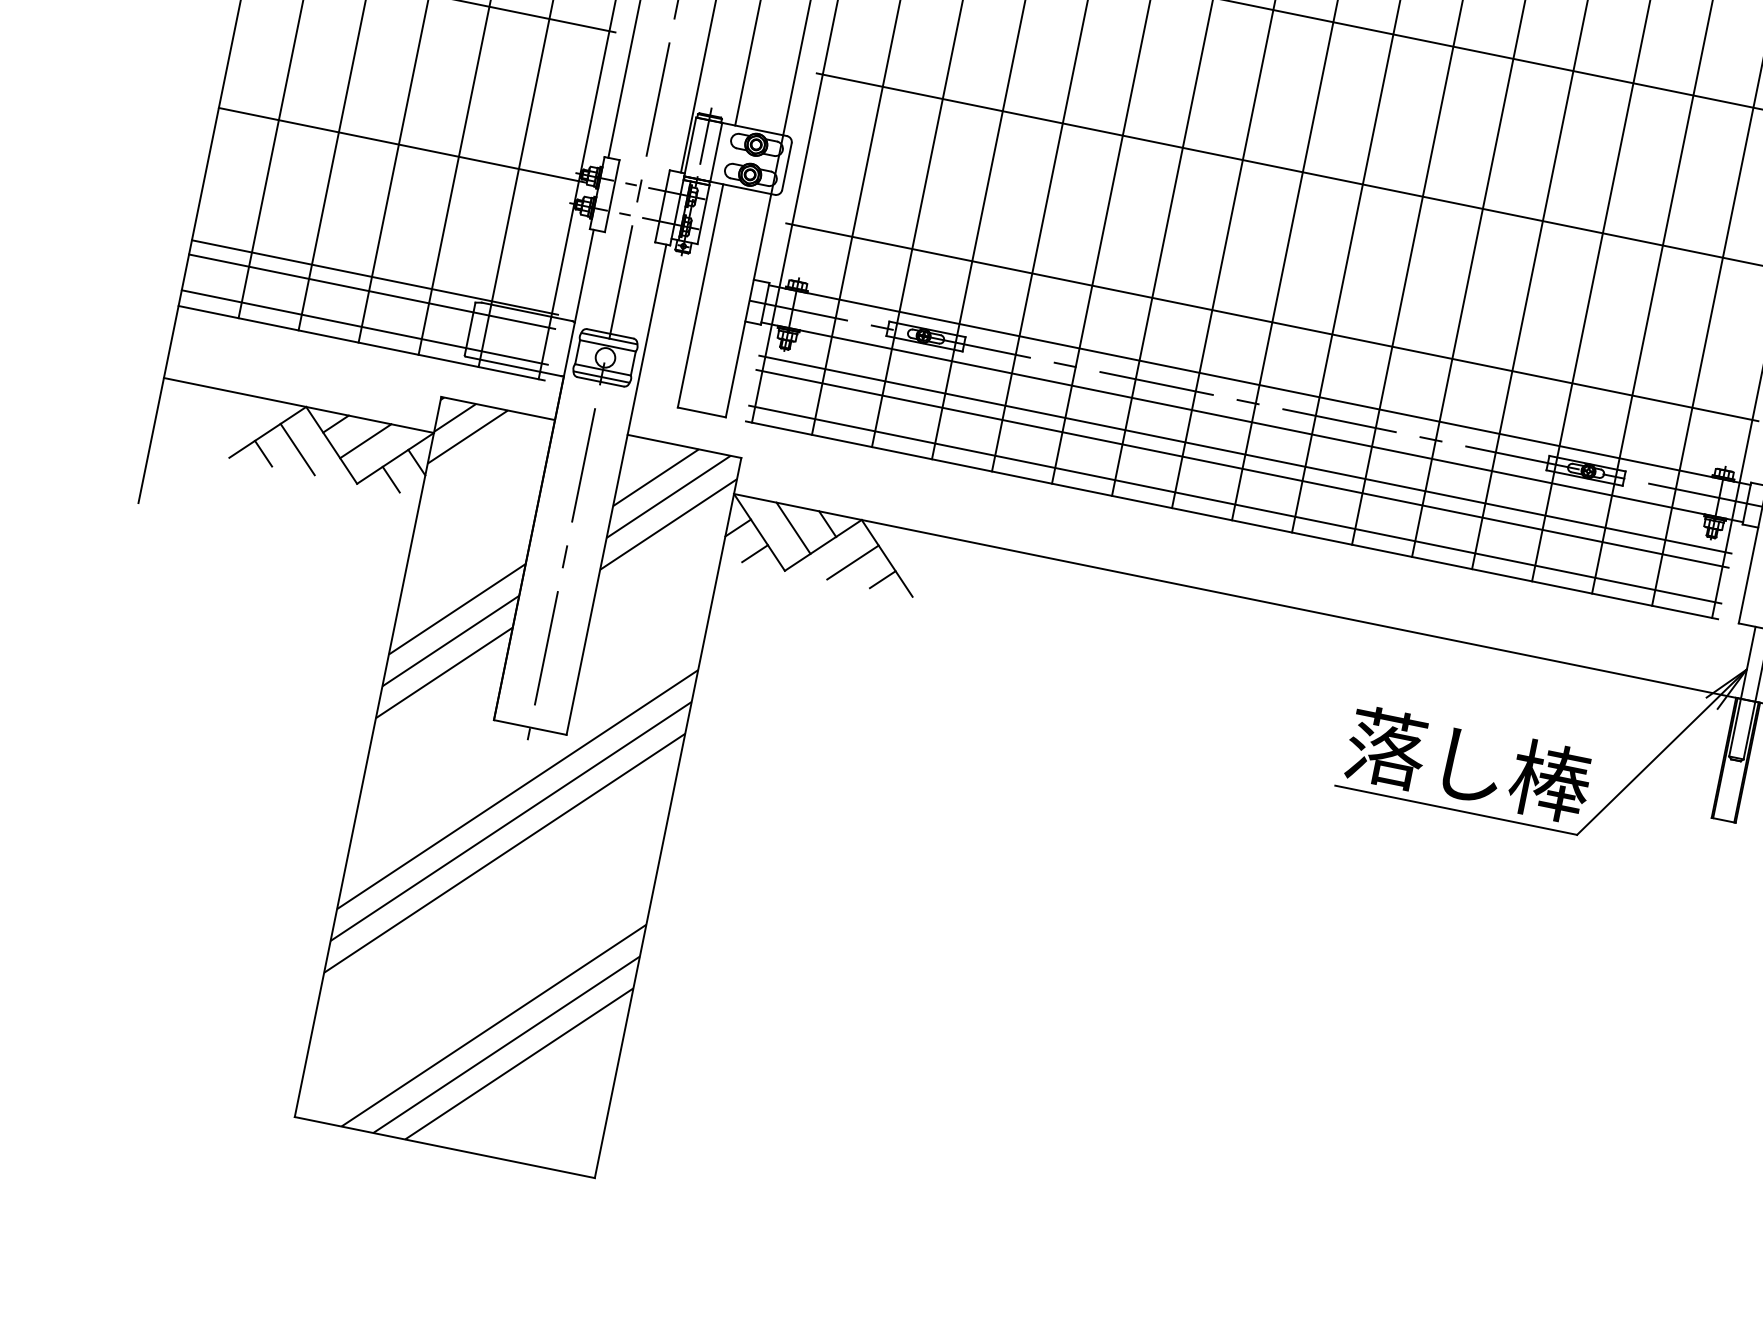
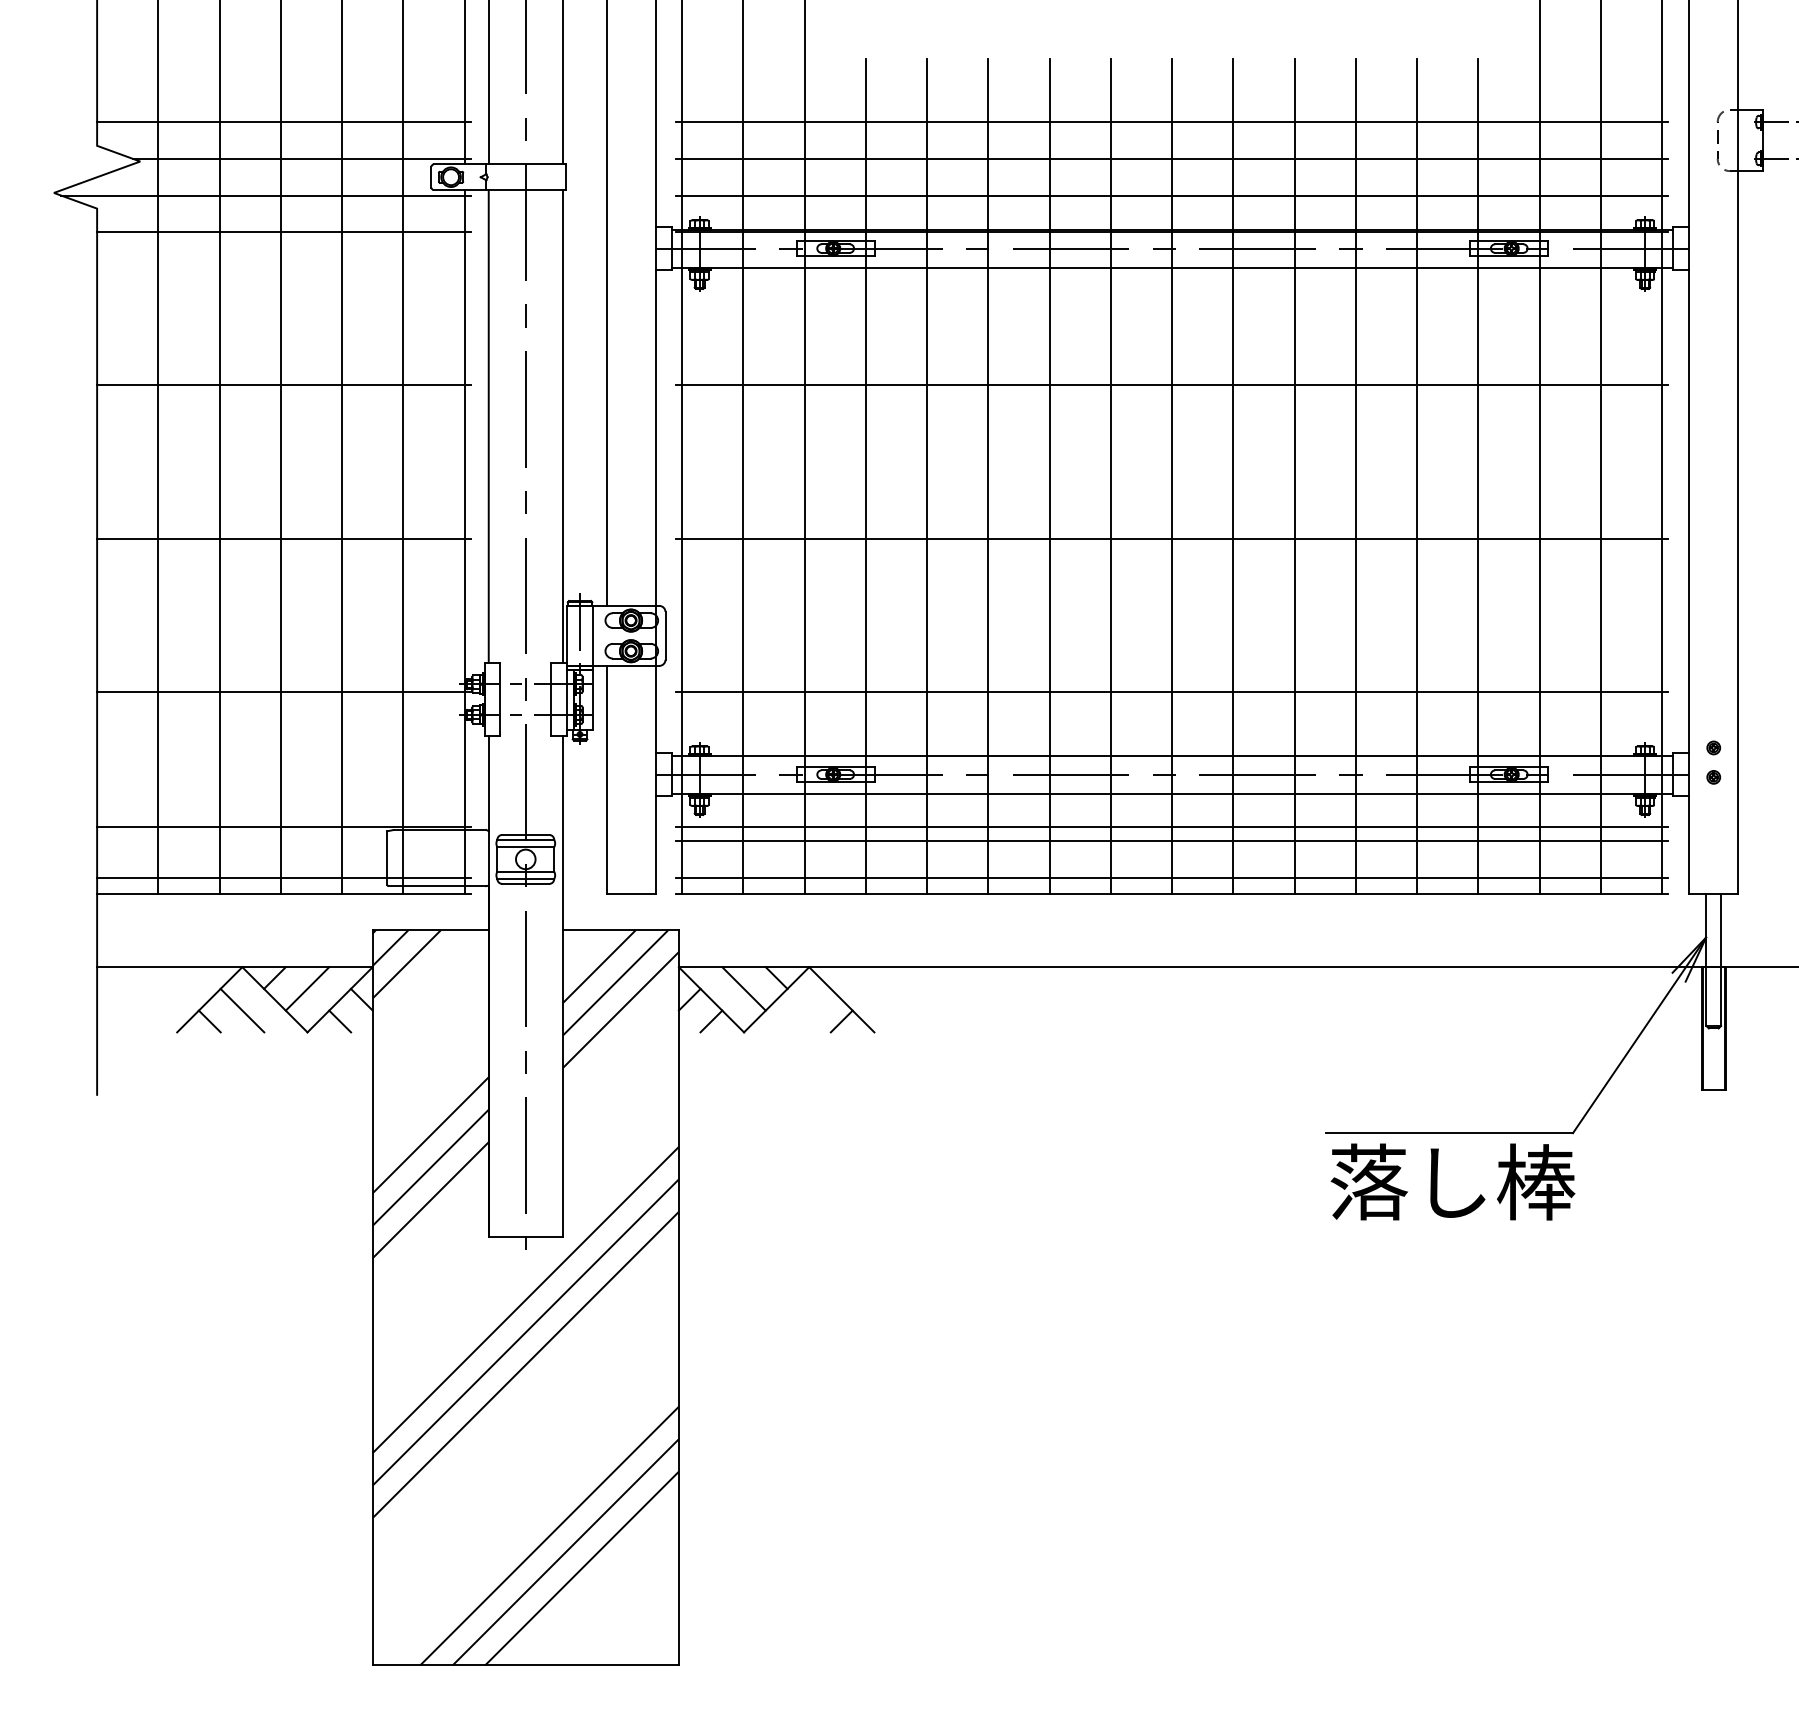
line: (371, 291) -> (283, 841), removed
line: (852, 562) -> (808, 1010), removed
text: (1468, 764) -> (1452, 1181), moved

